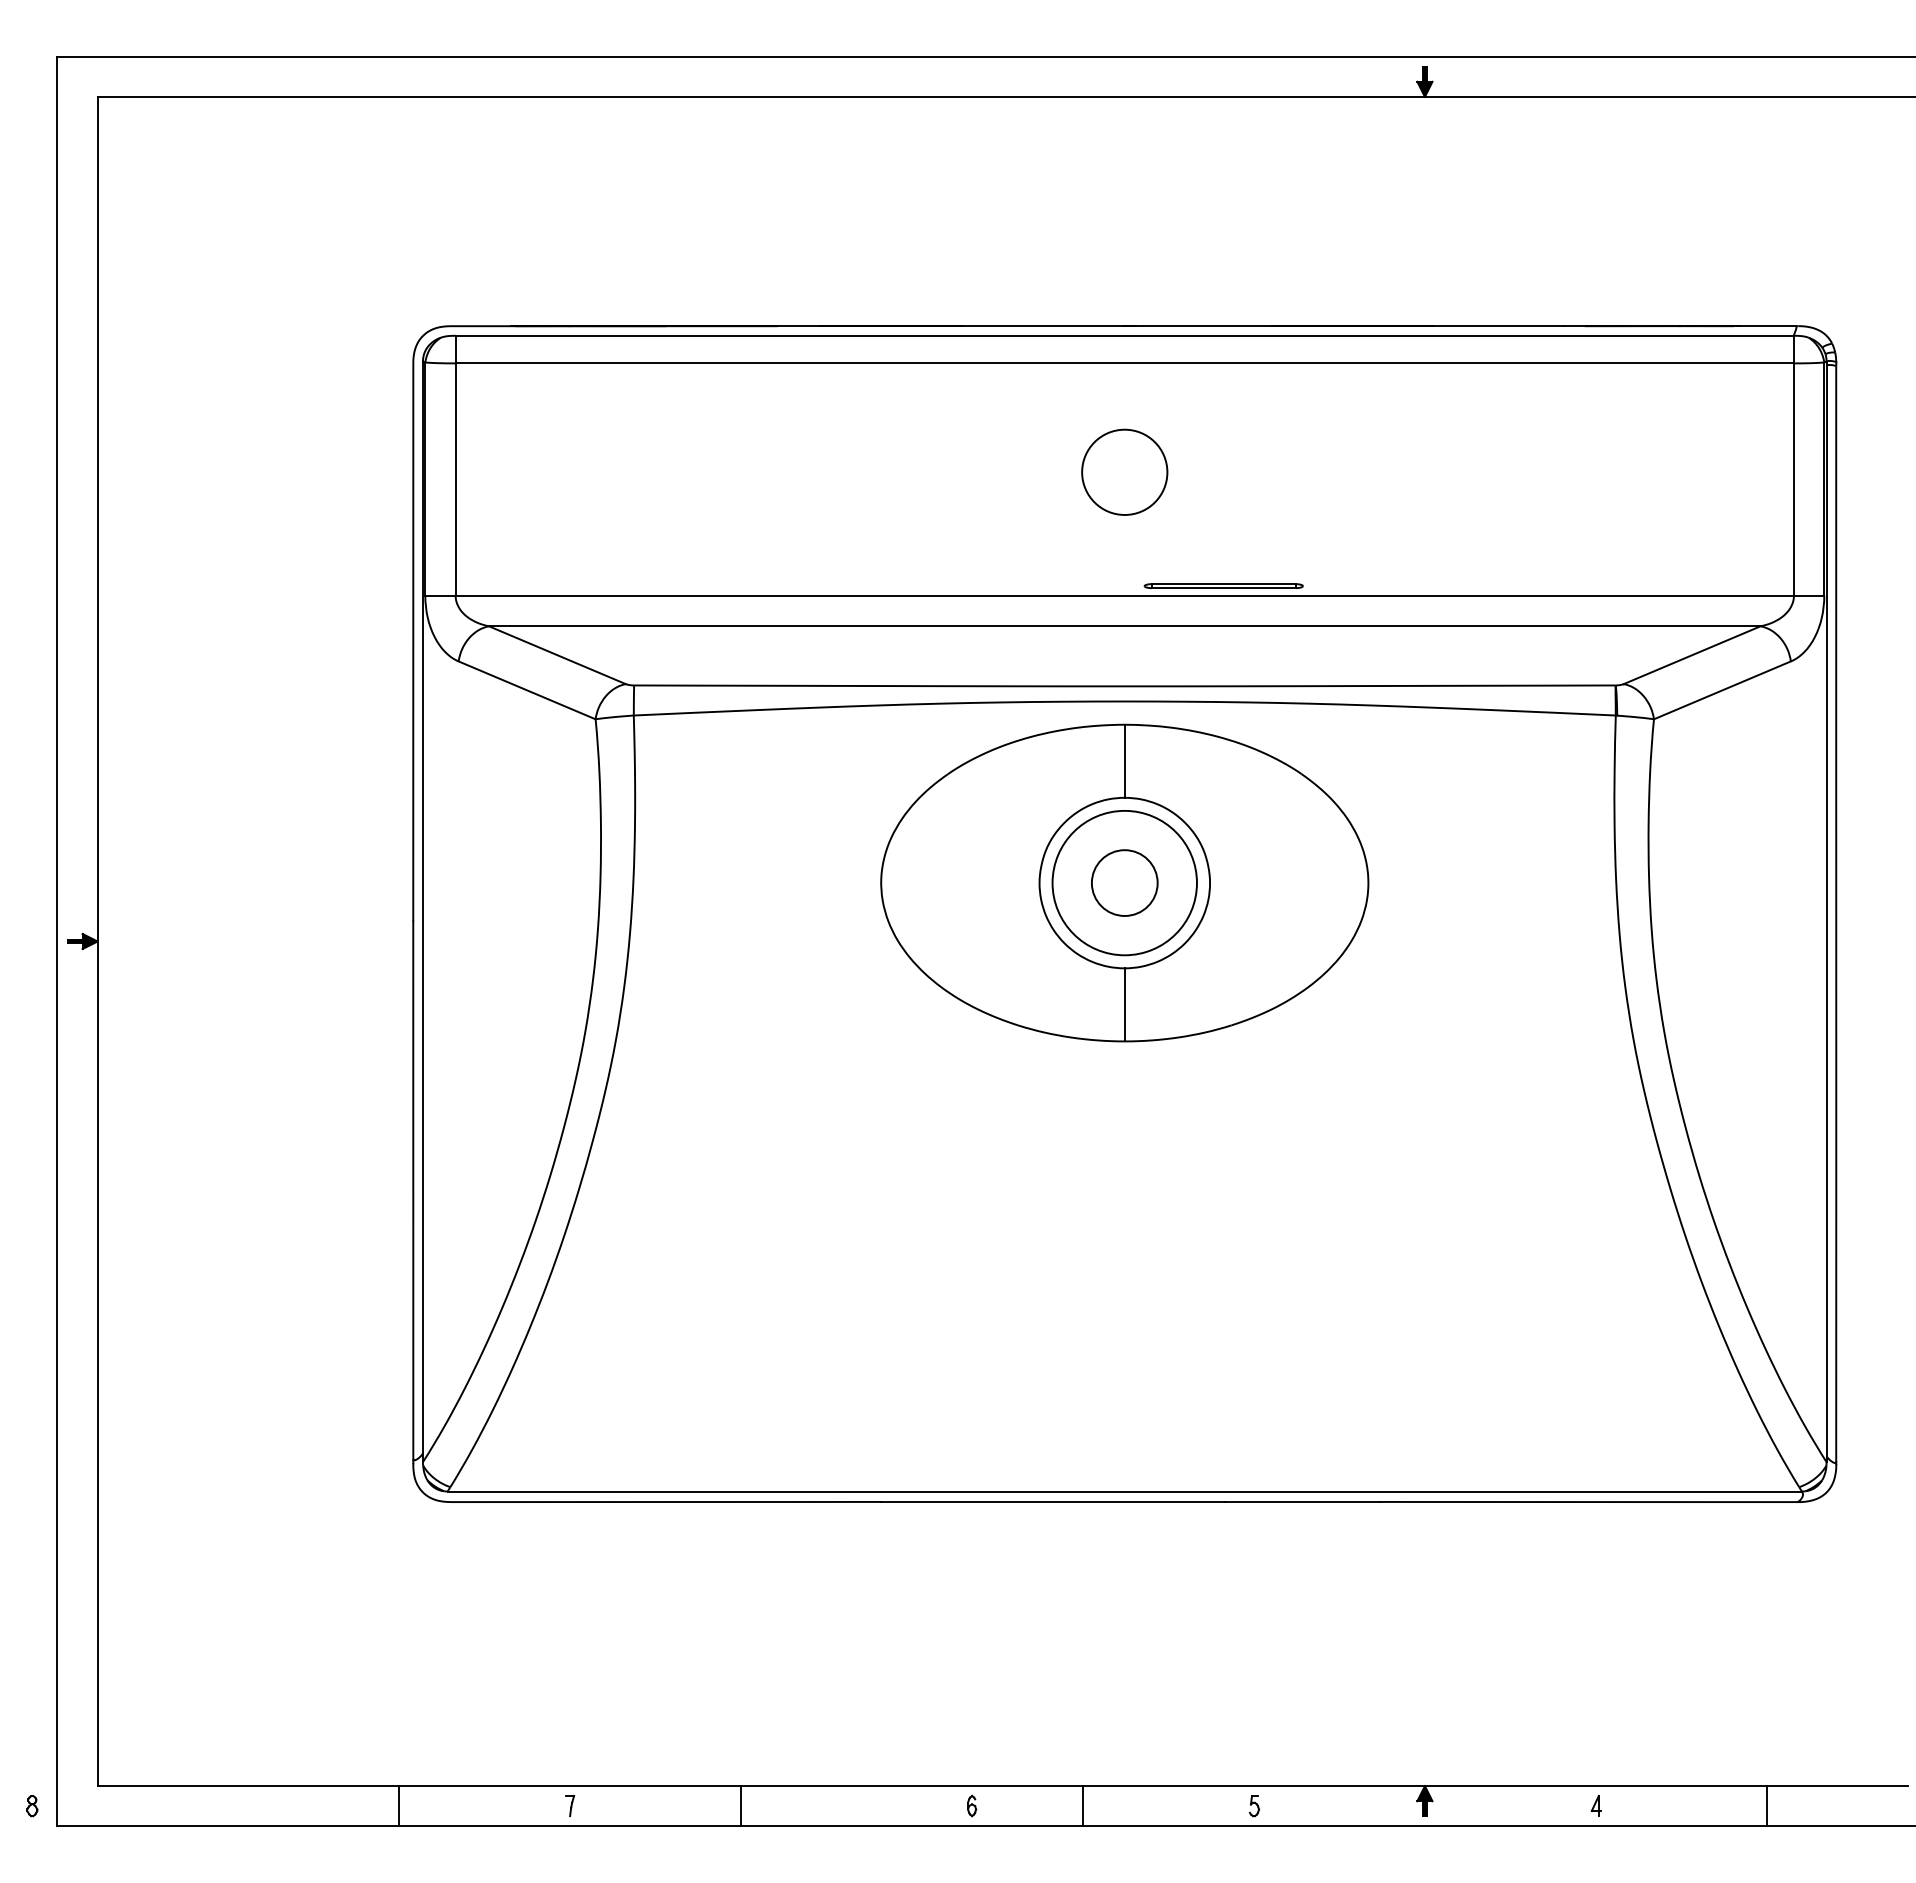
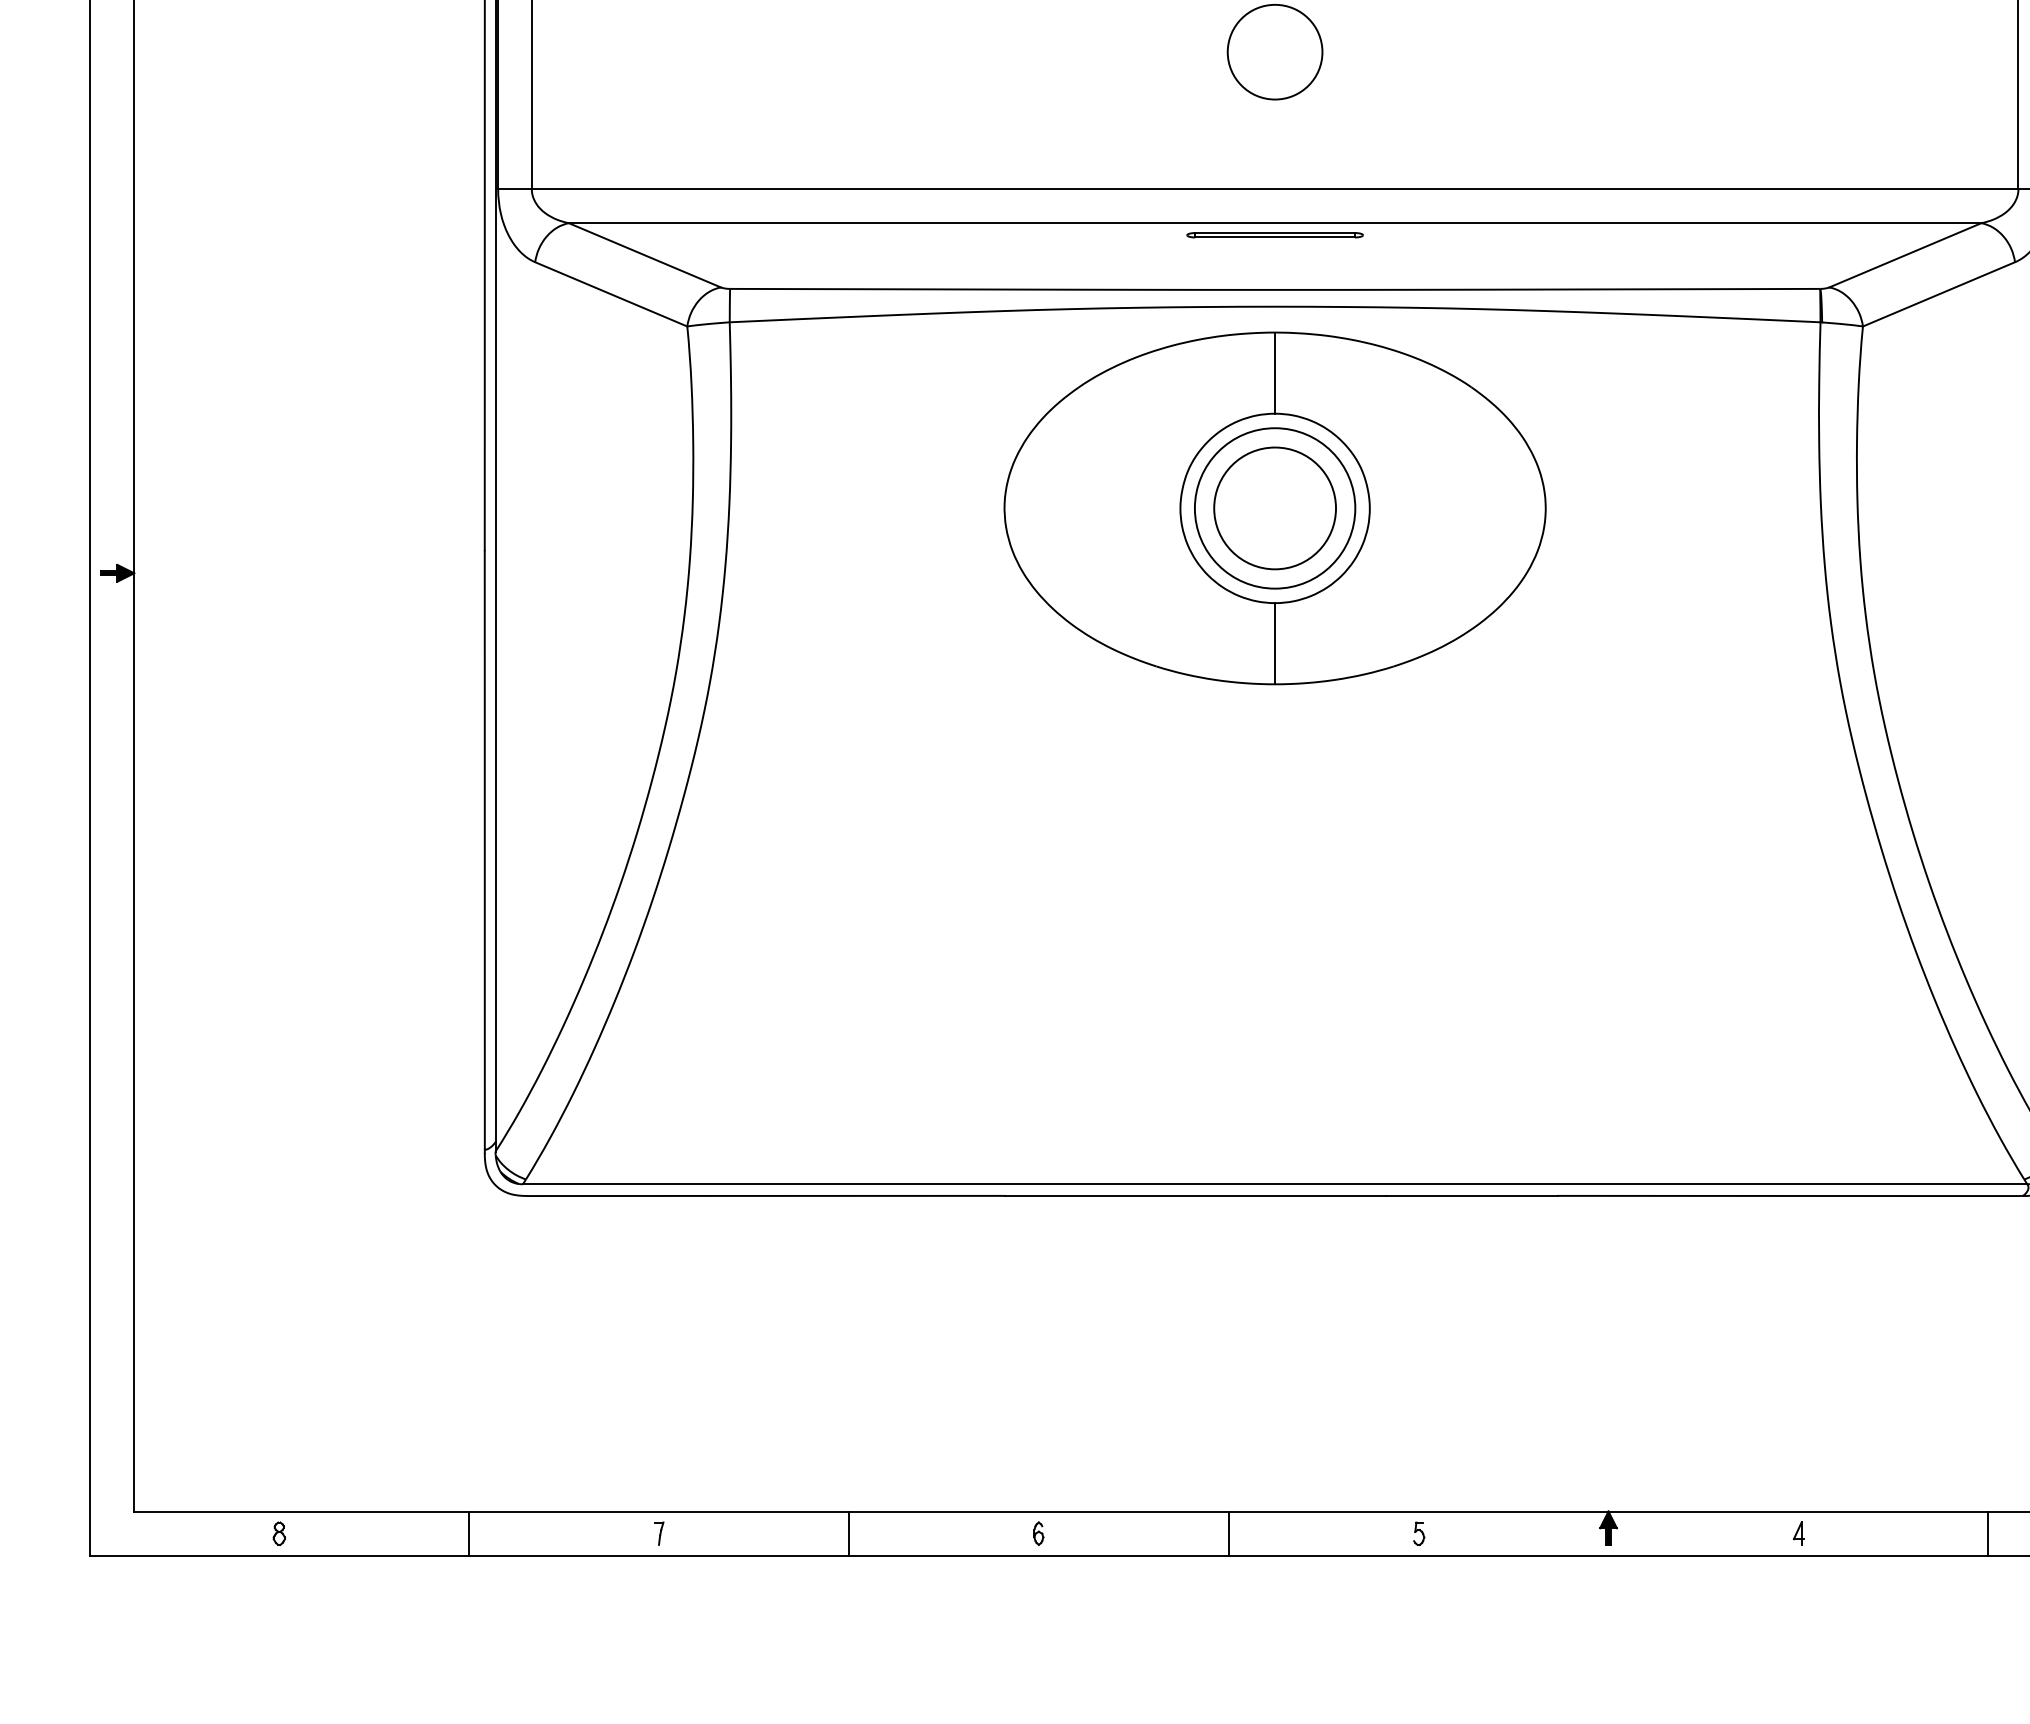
part: (1223, 585) -> (1274, 234), moved
circle: (1124, 882) -> (1274, 507), size x1.67
part: (972, 1805) -> (1039, 1533), moved
part: (32, 1806) -> (279, 1534), moved

